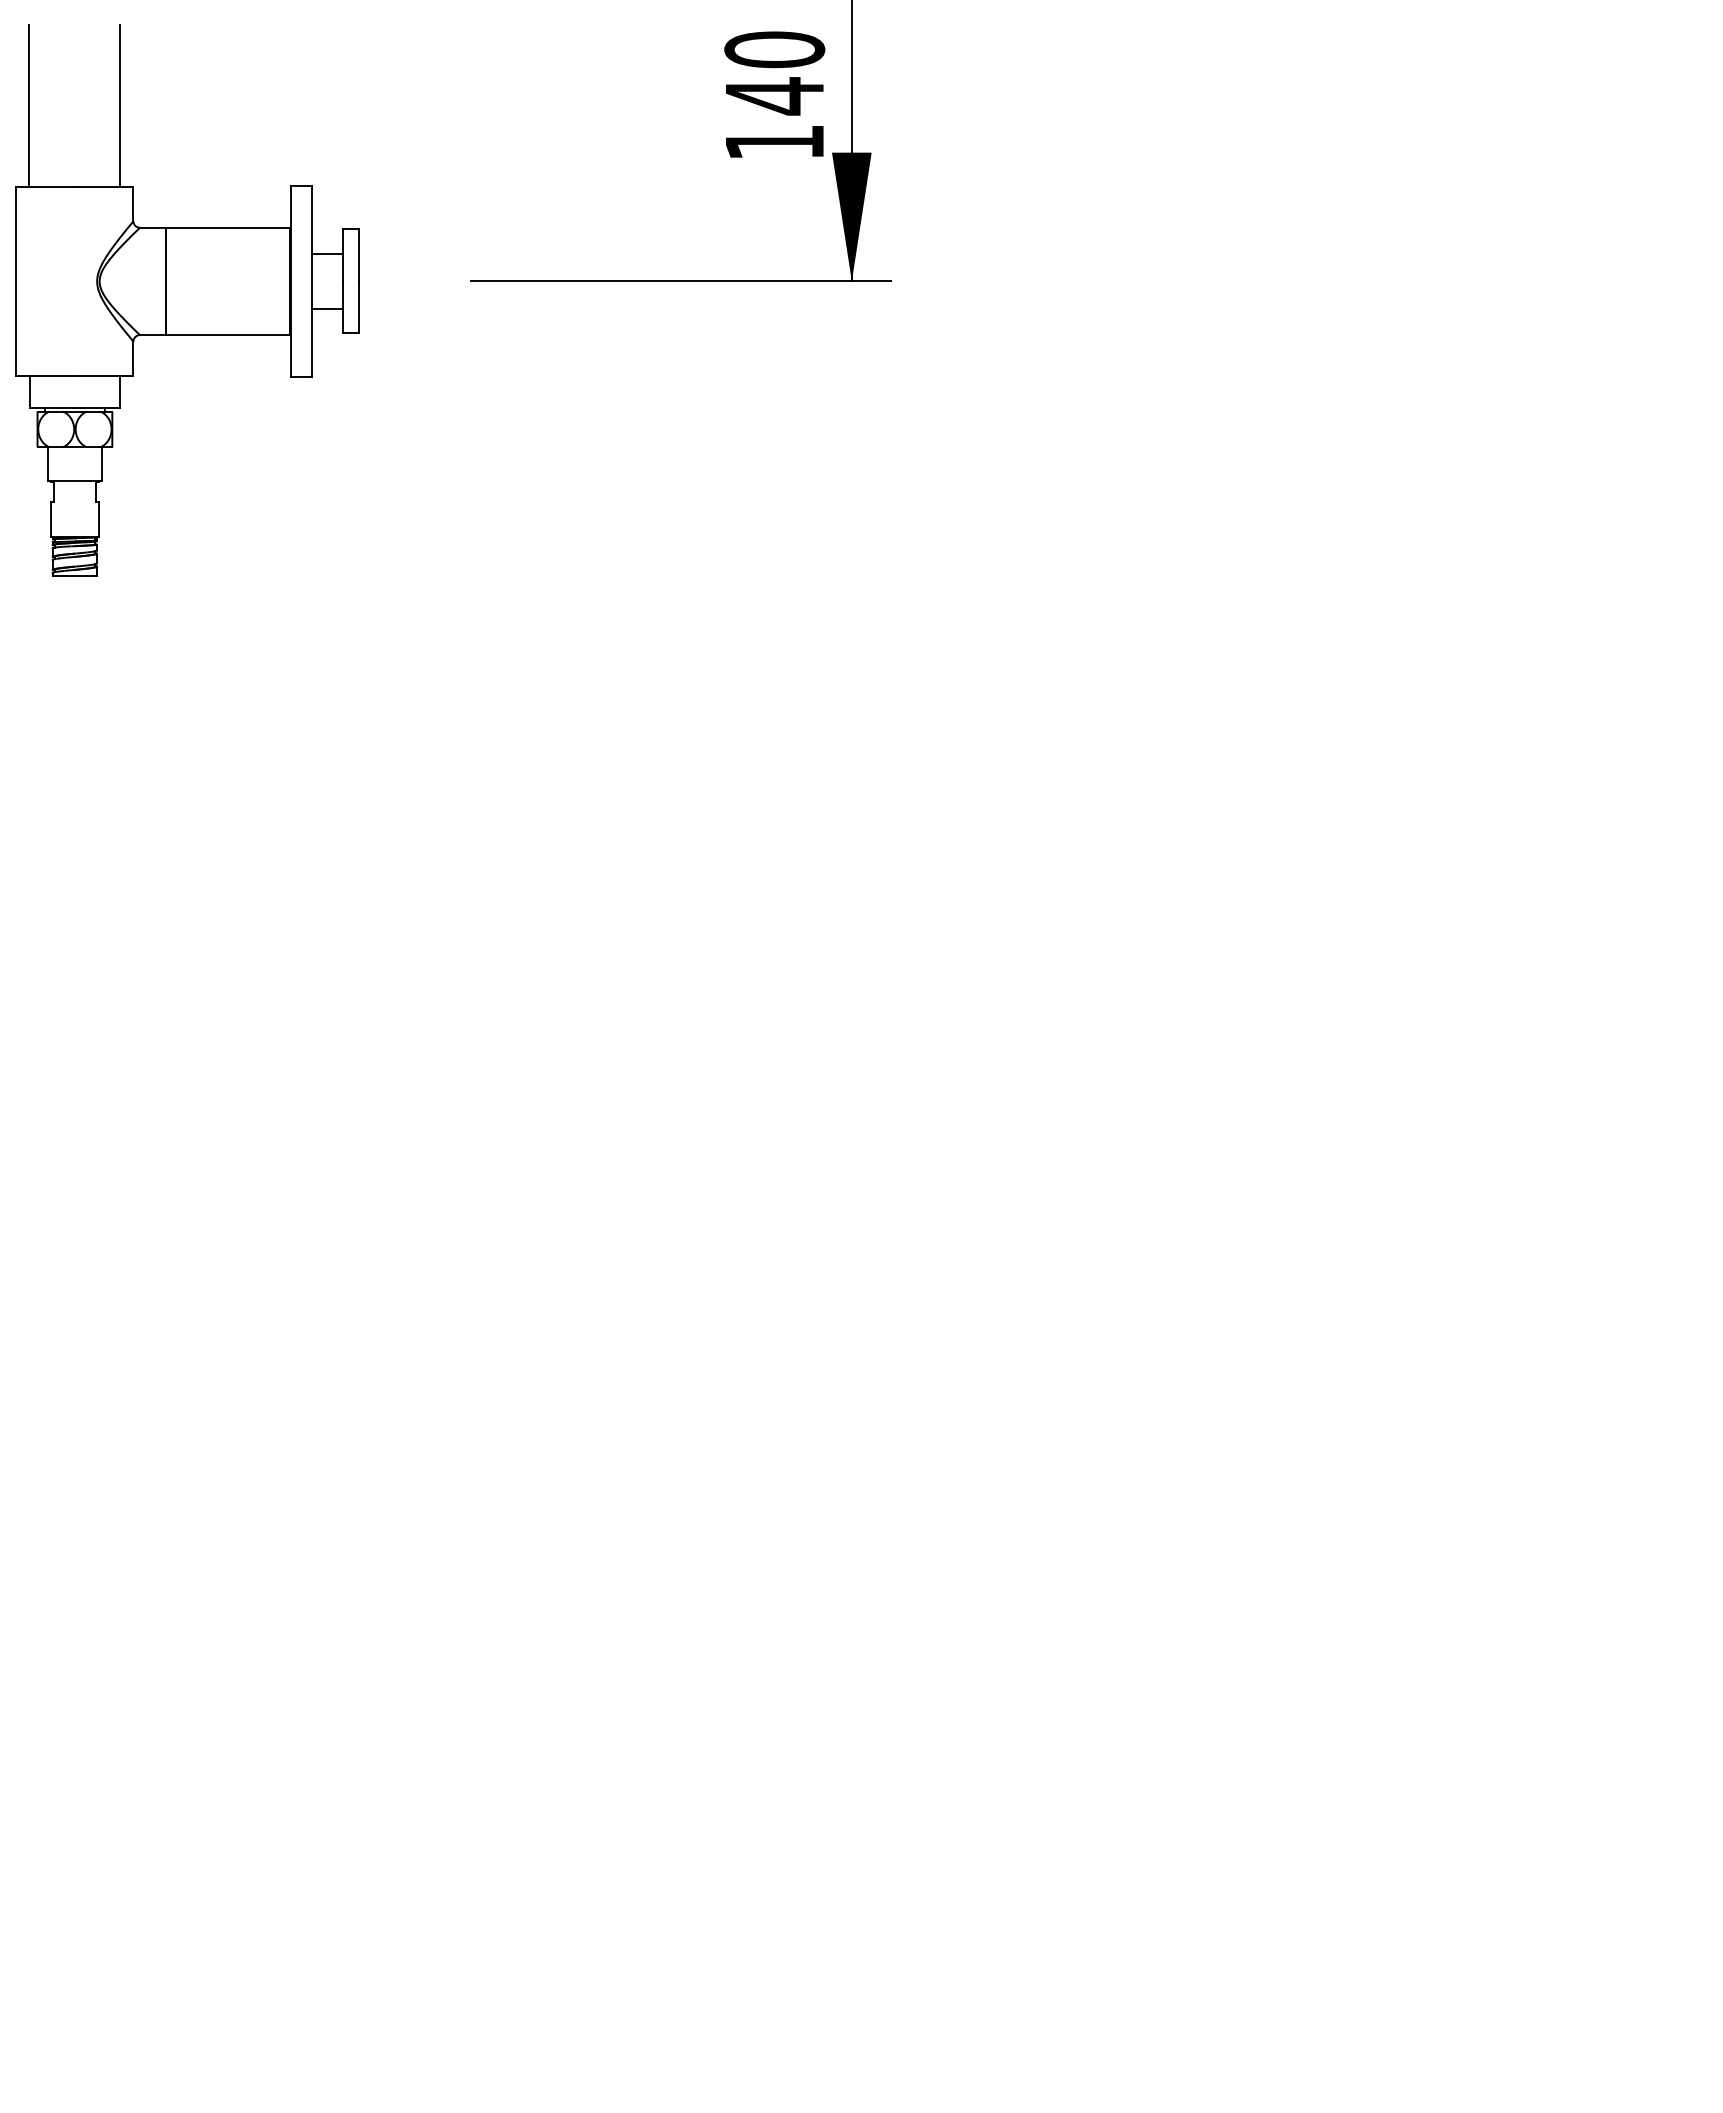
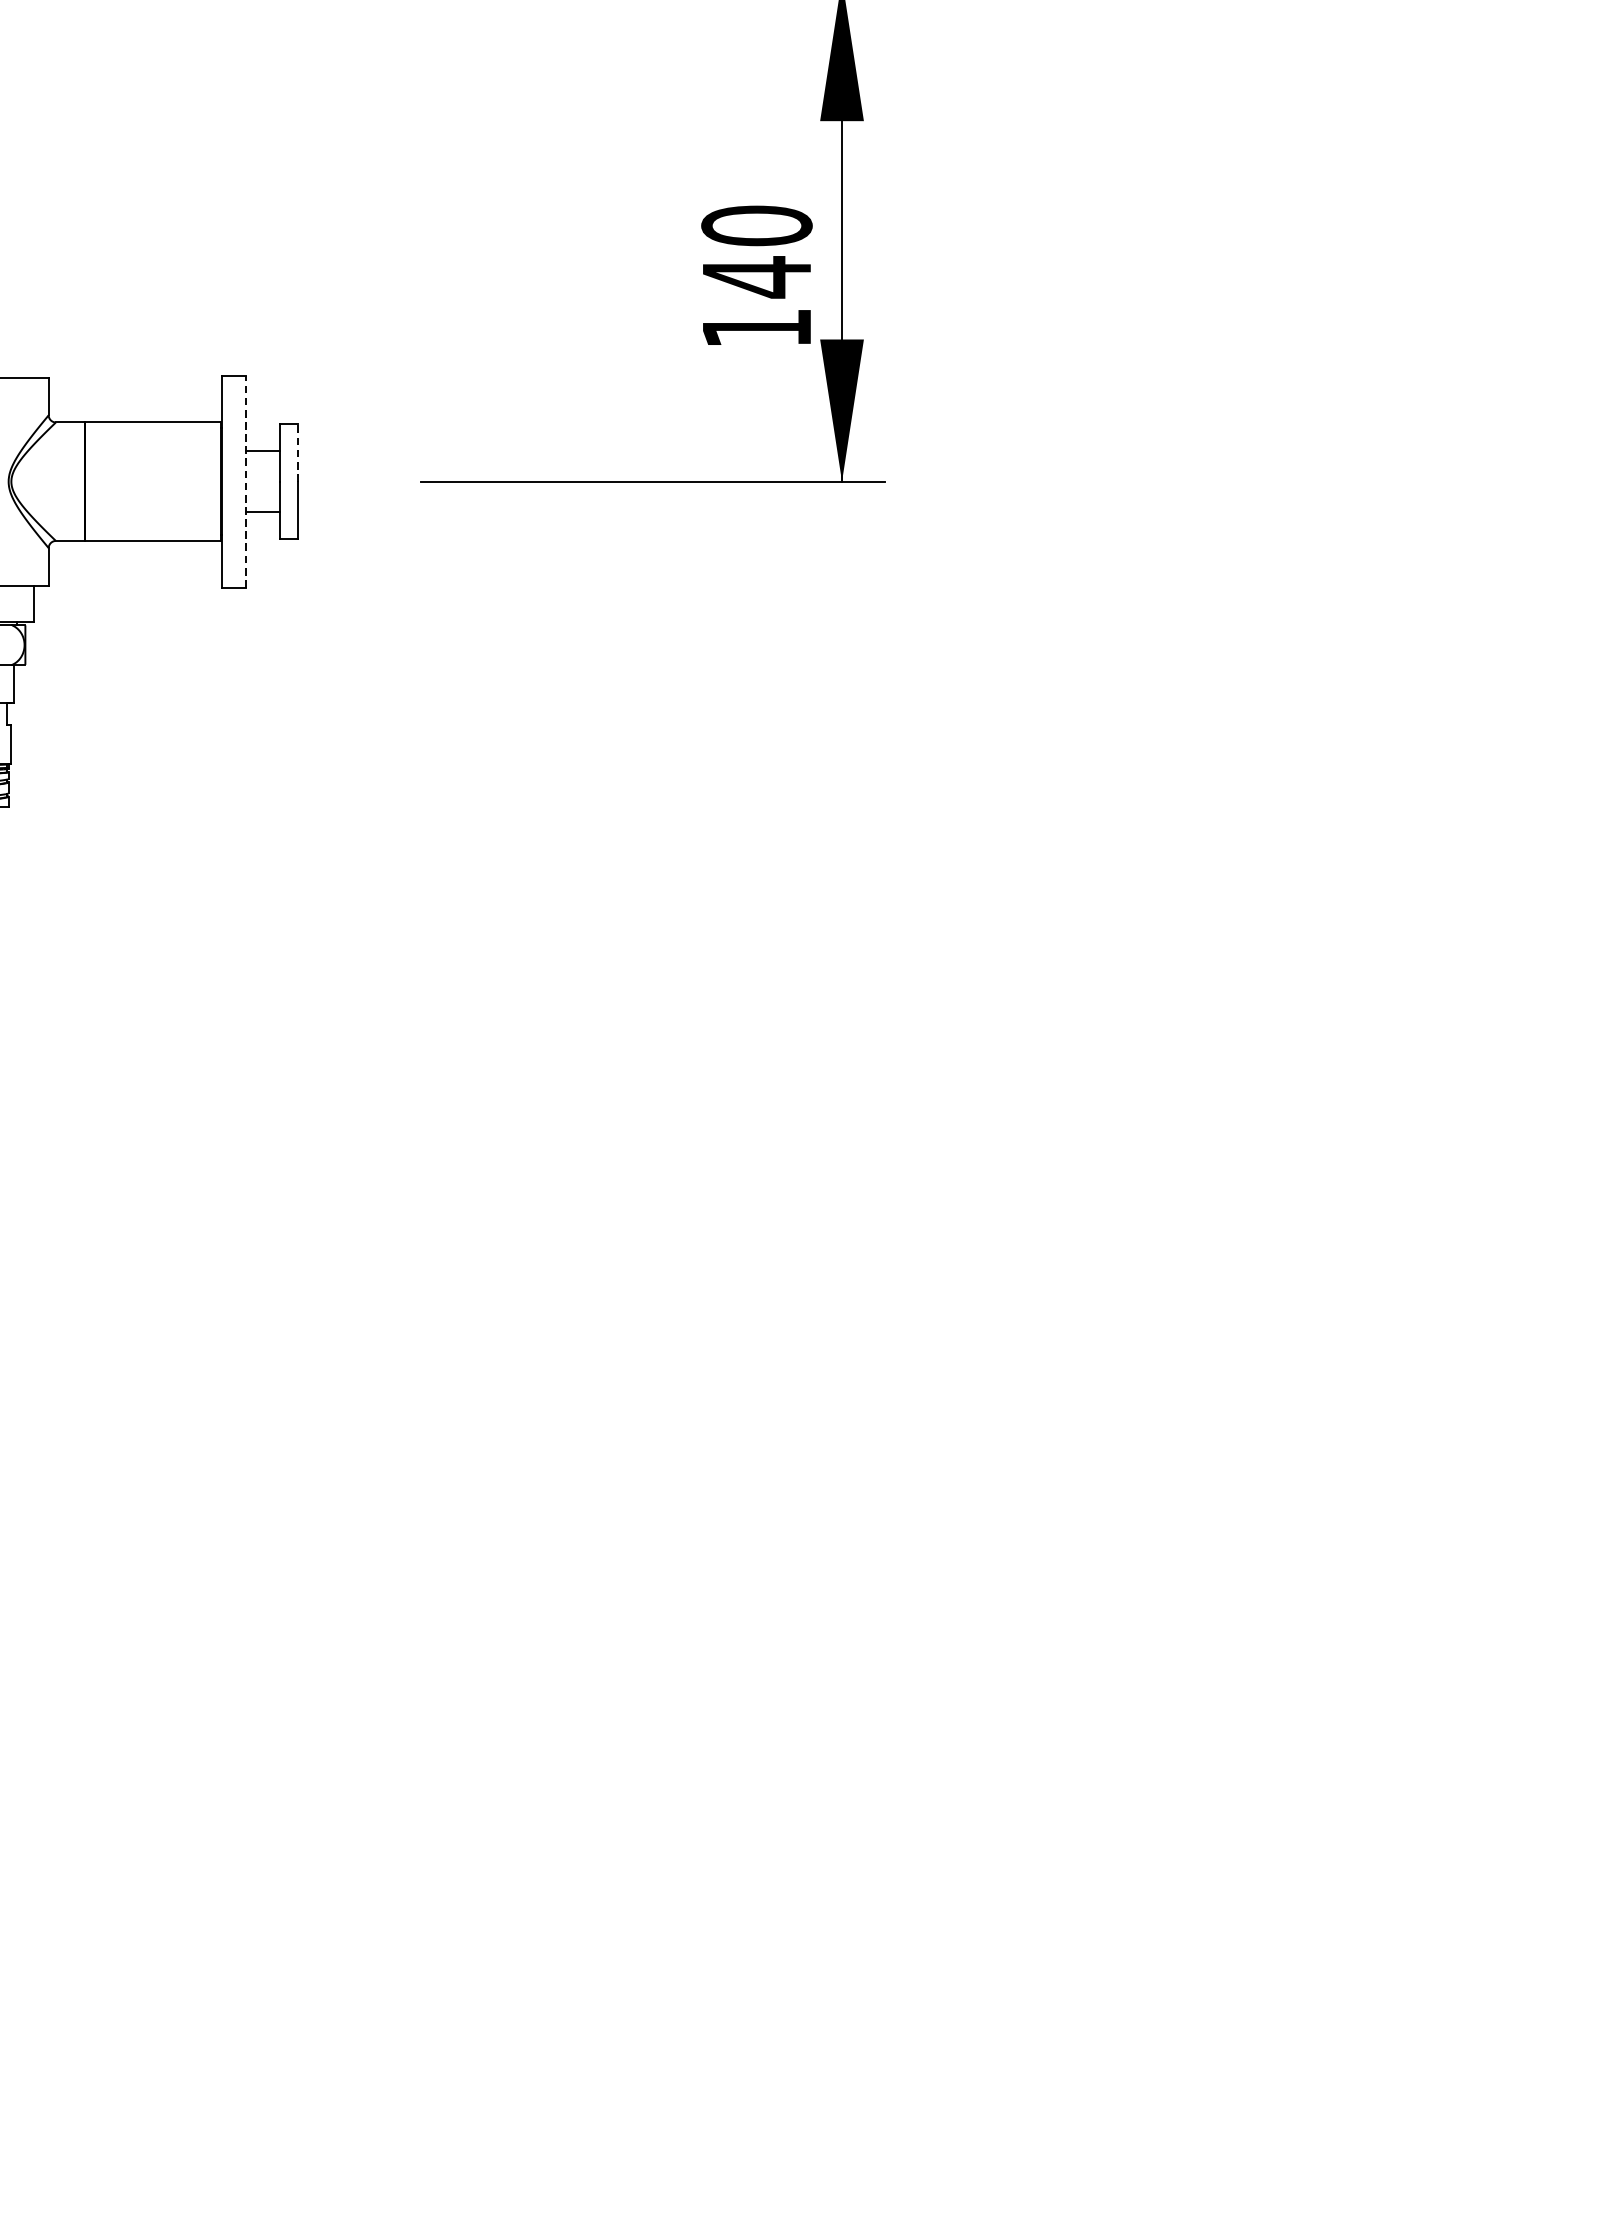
line: (120, 105) -> (34, 287), removed
line: (359, 254) -> (298, 451), solid -> dashed
line: (311, 281) -> (245, 481), solid -> dashed

